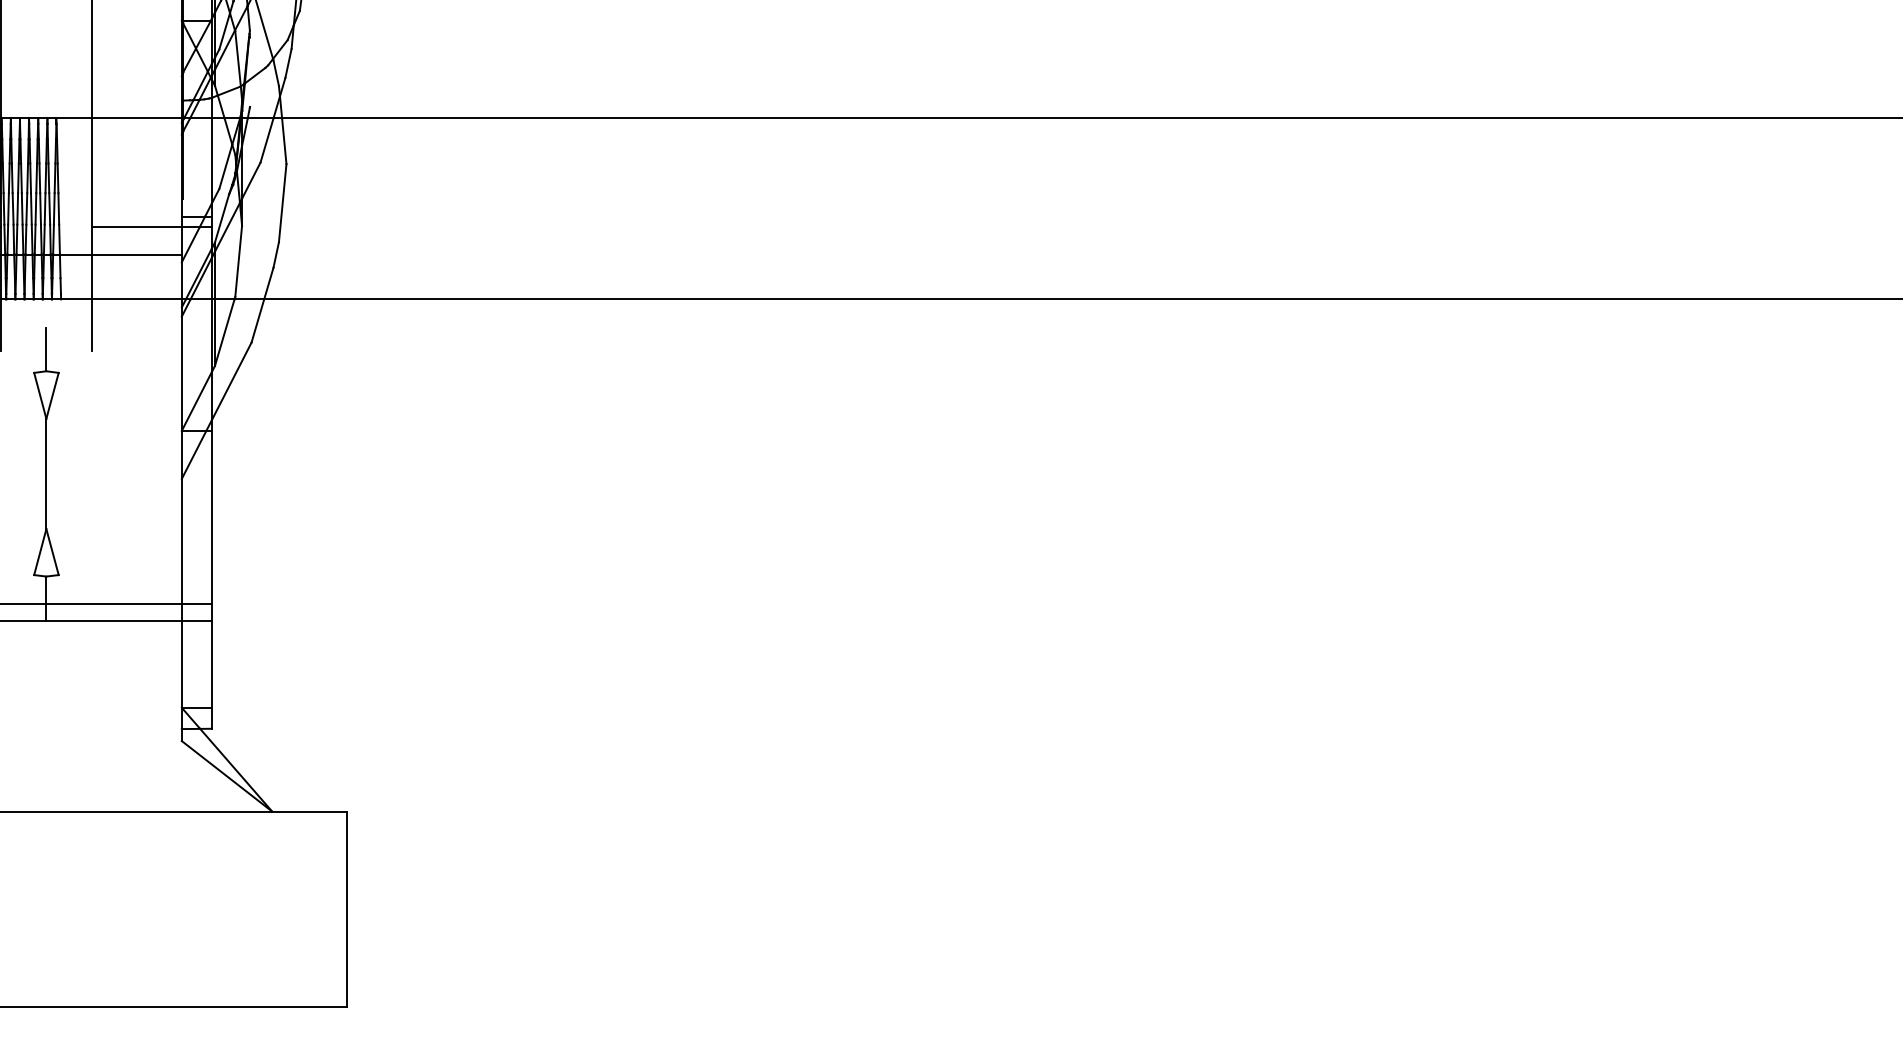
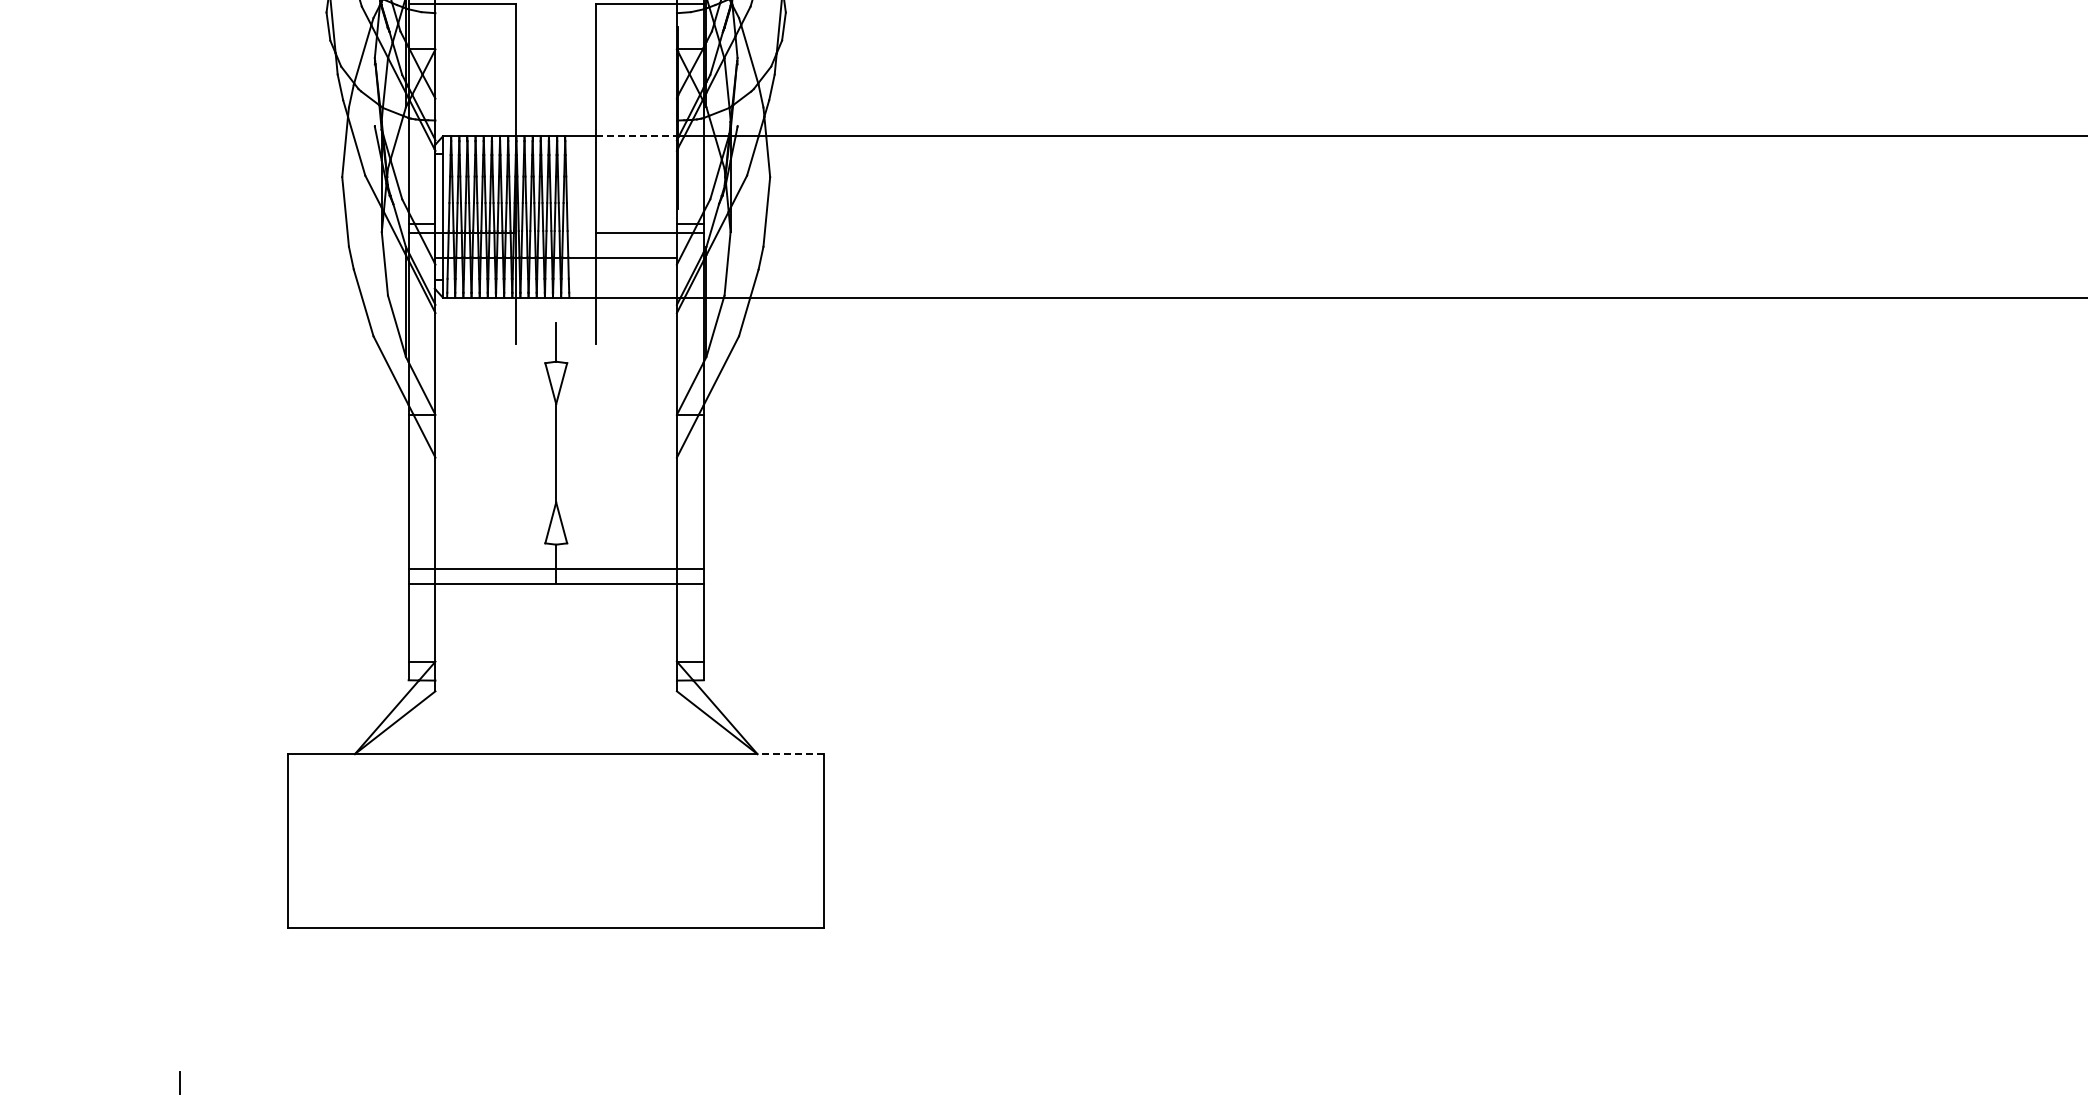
line: (137, 118) -> (637, 136), solid -> dashed
line: (309, 812) -> (790, 754), solid -> dashed

